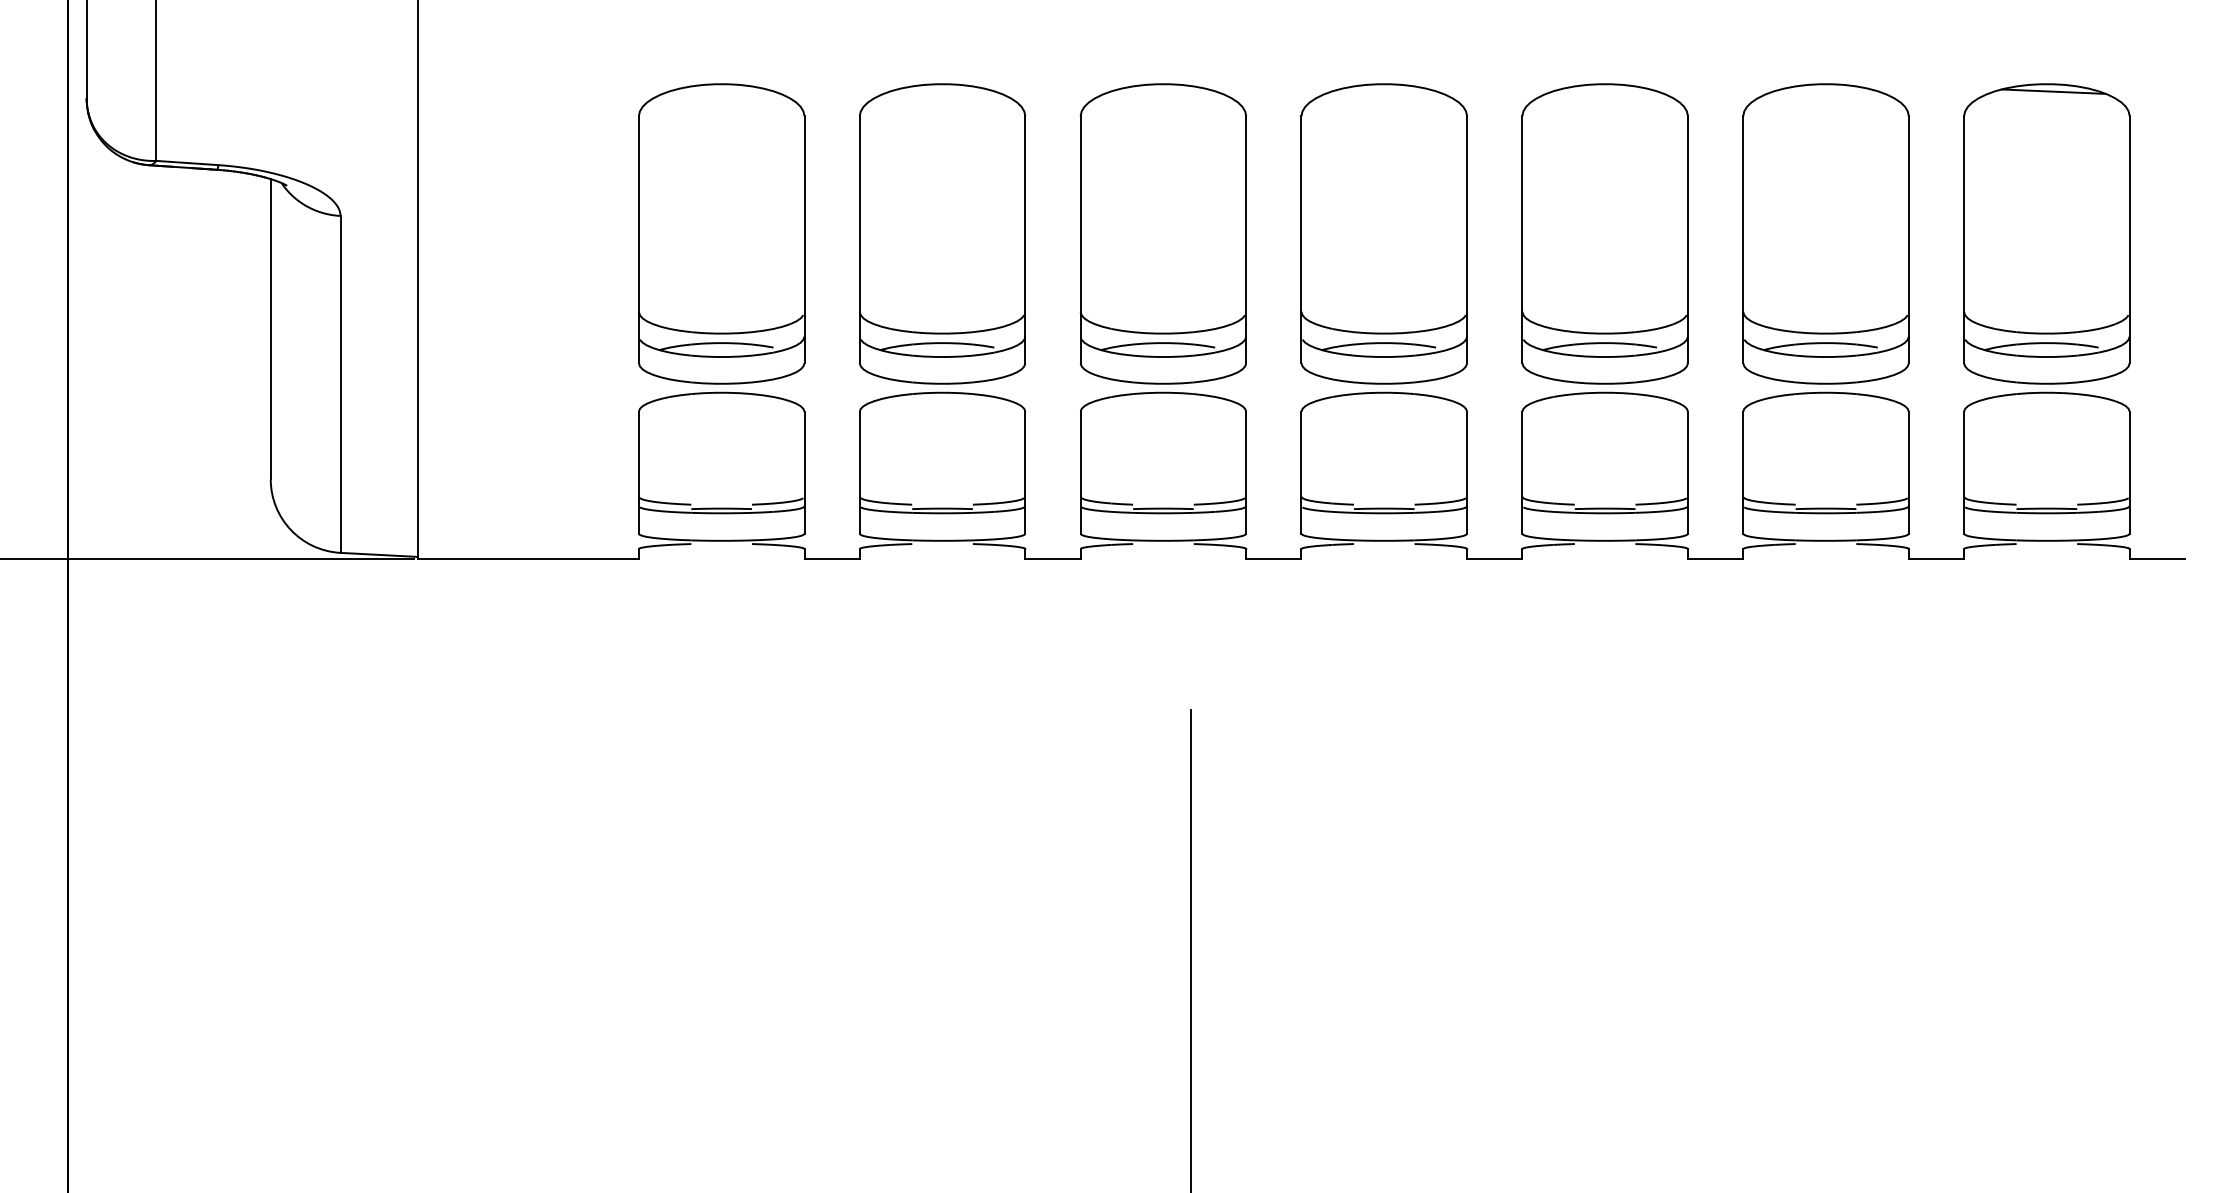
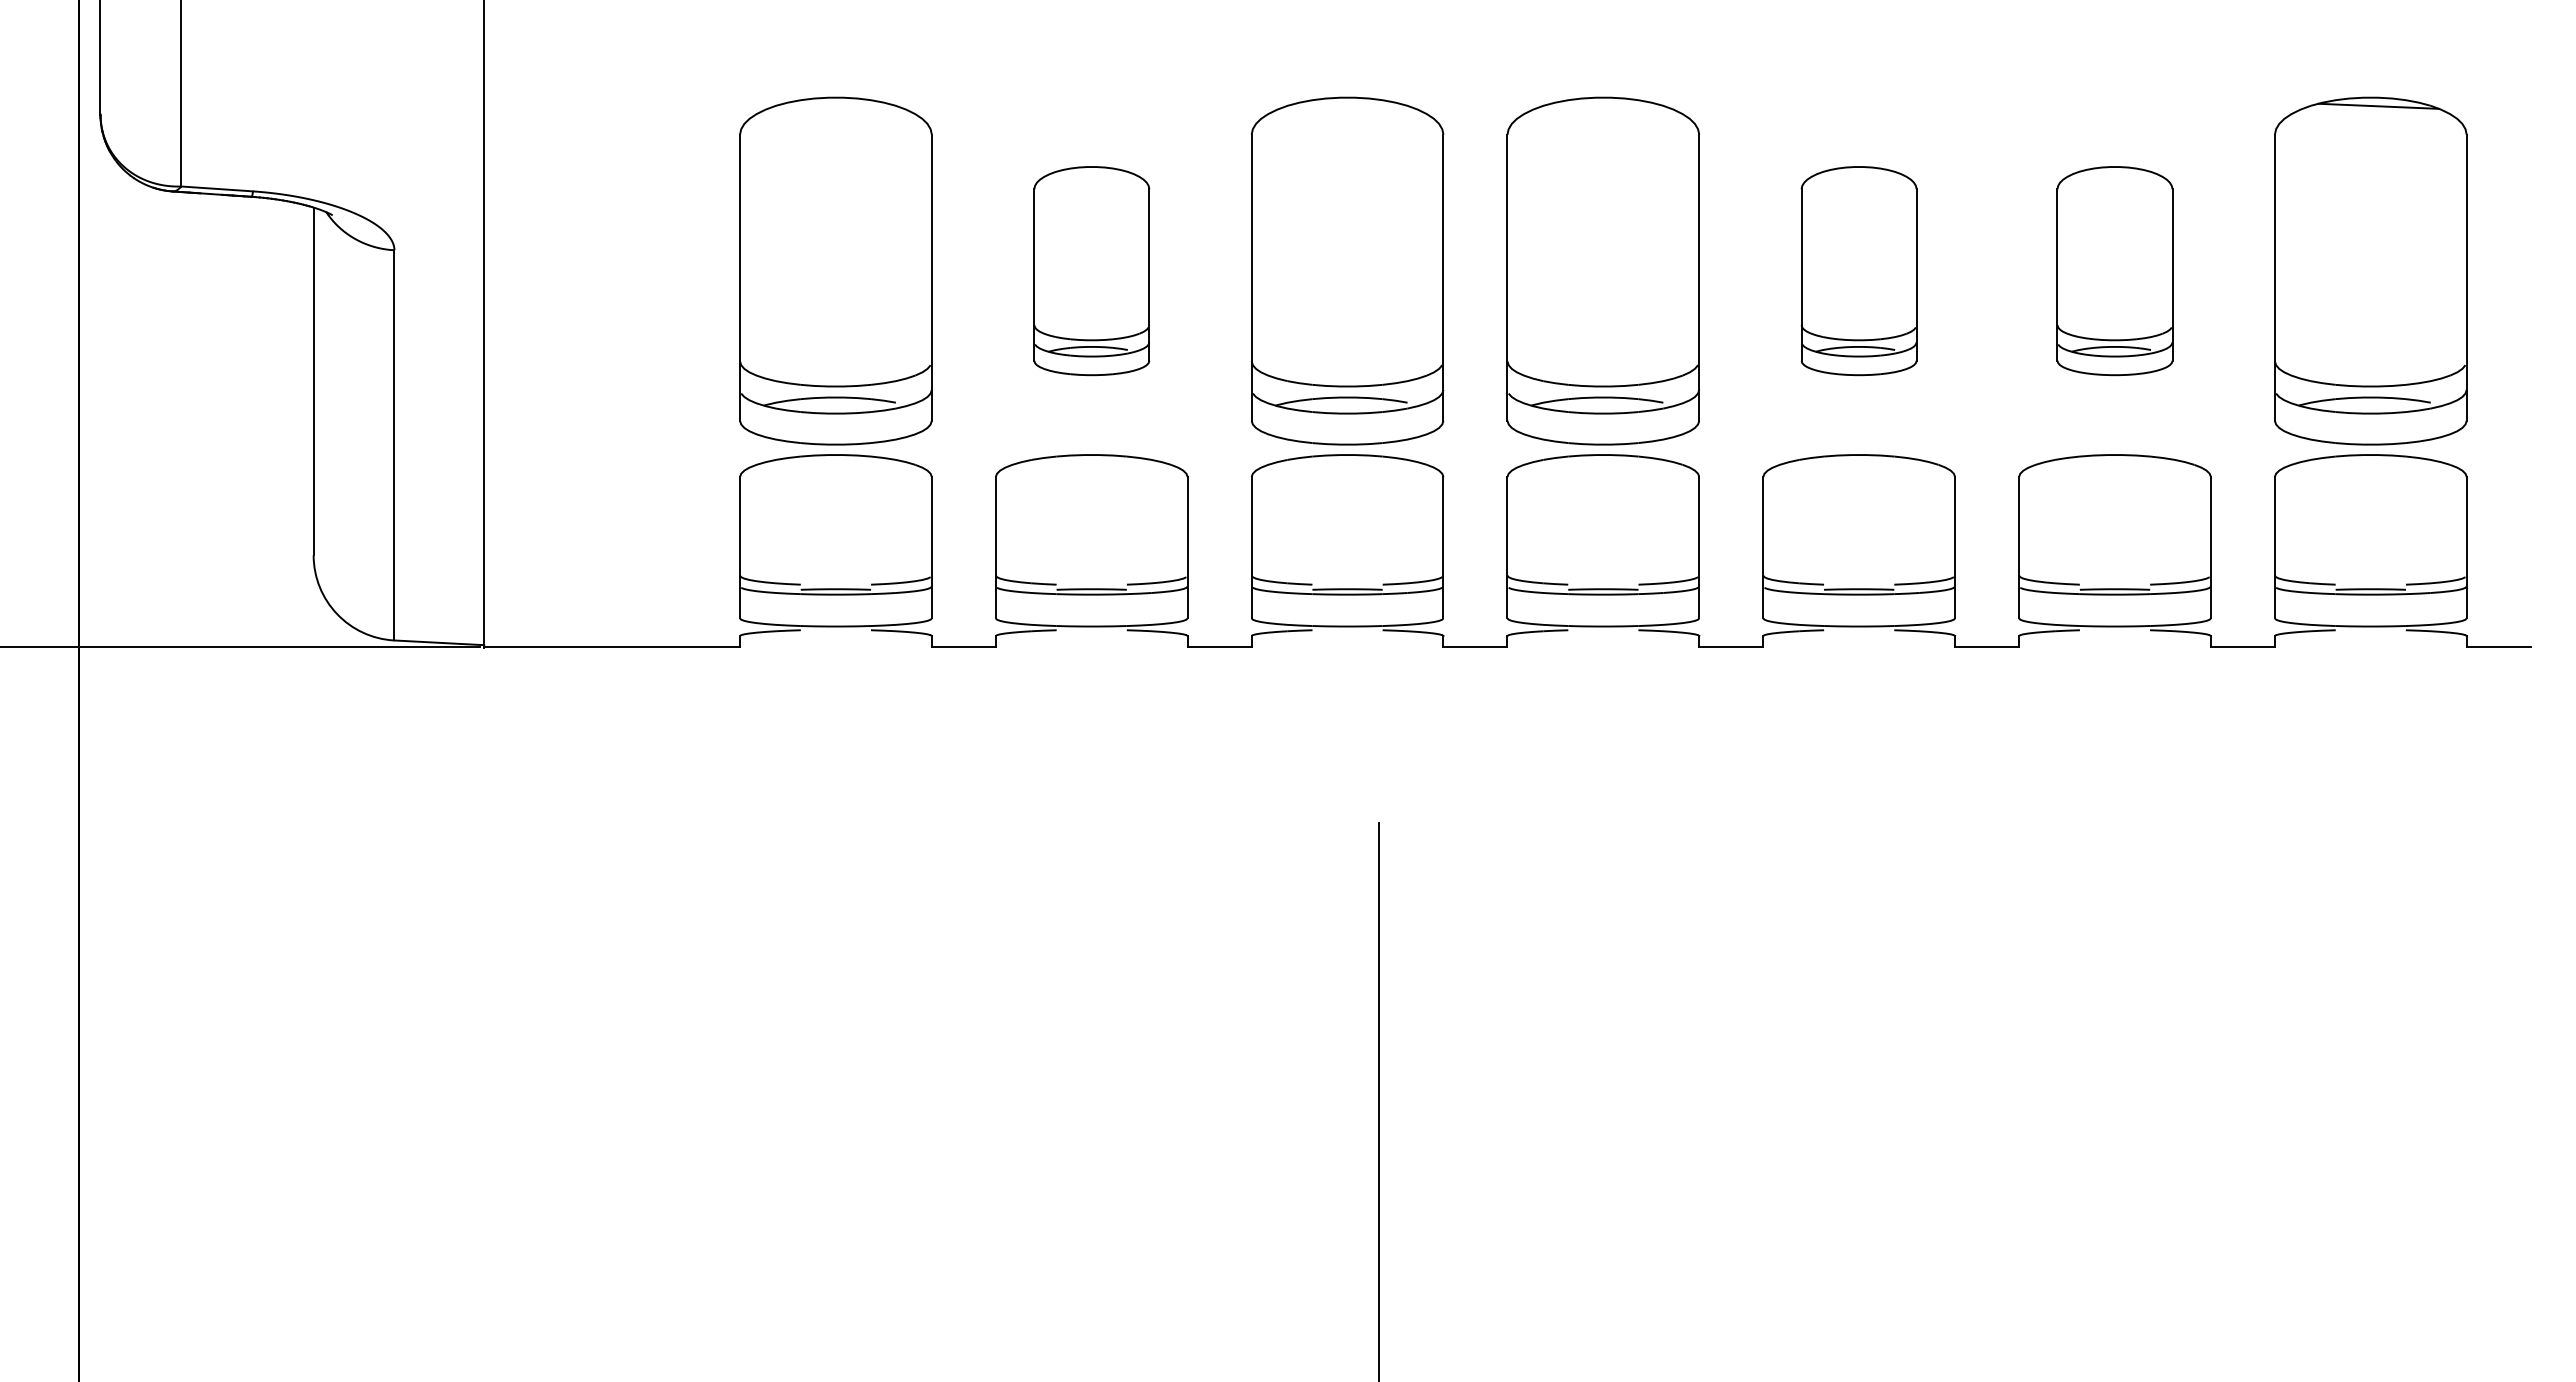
part: (942, 233) -> (1091, 270), size x0.6
part: (1604, 233) -> (1858, 270), size x0.6
part: (1825, 233) -> (2114, 270), size x0.6

